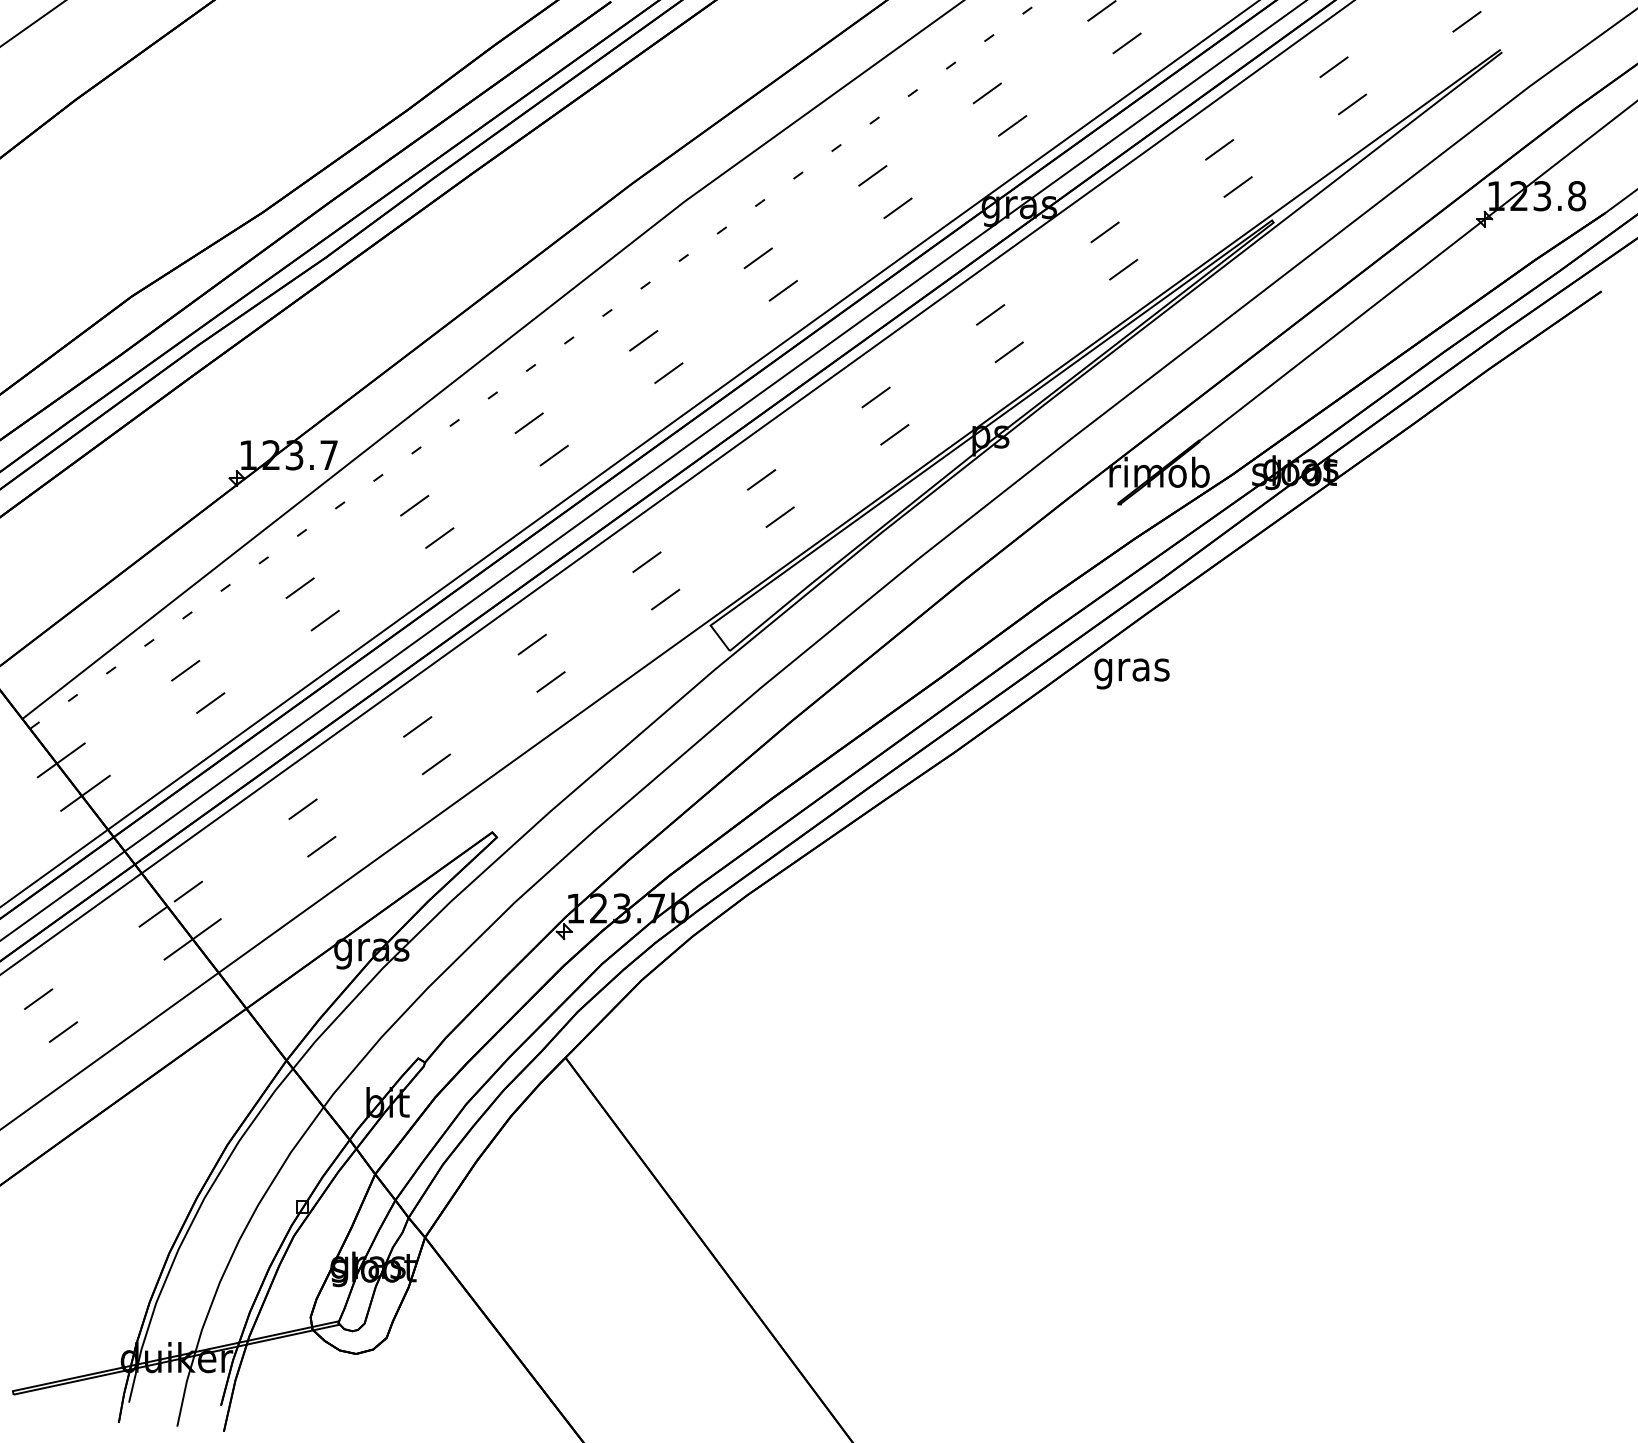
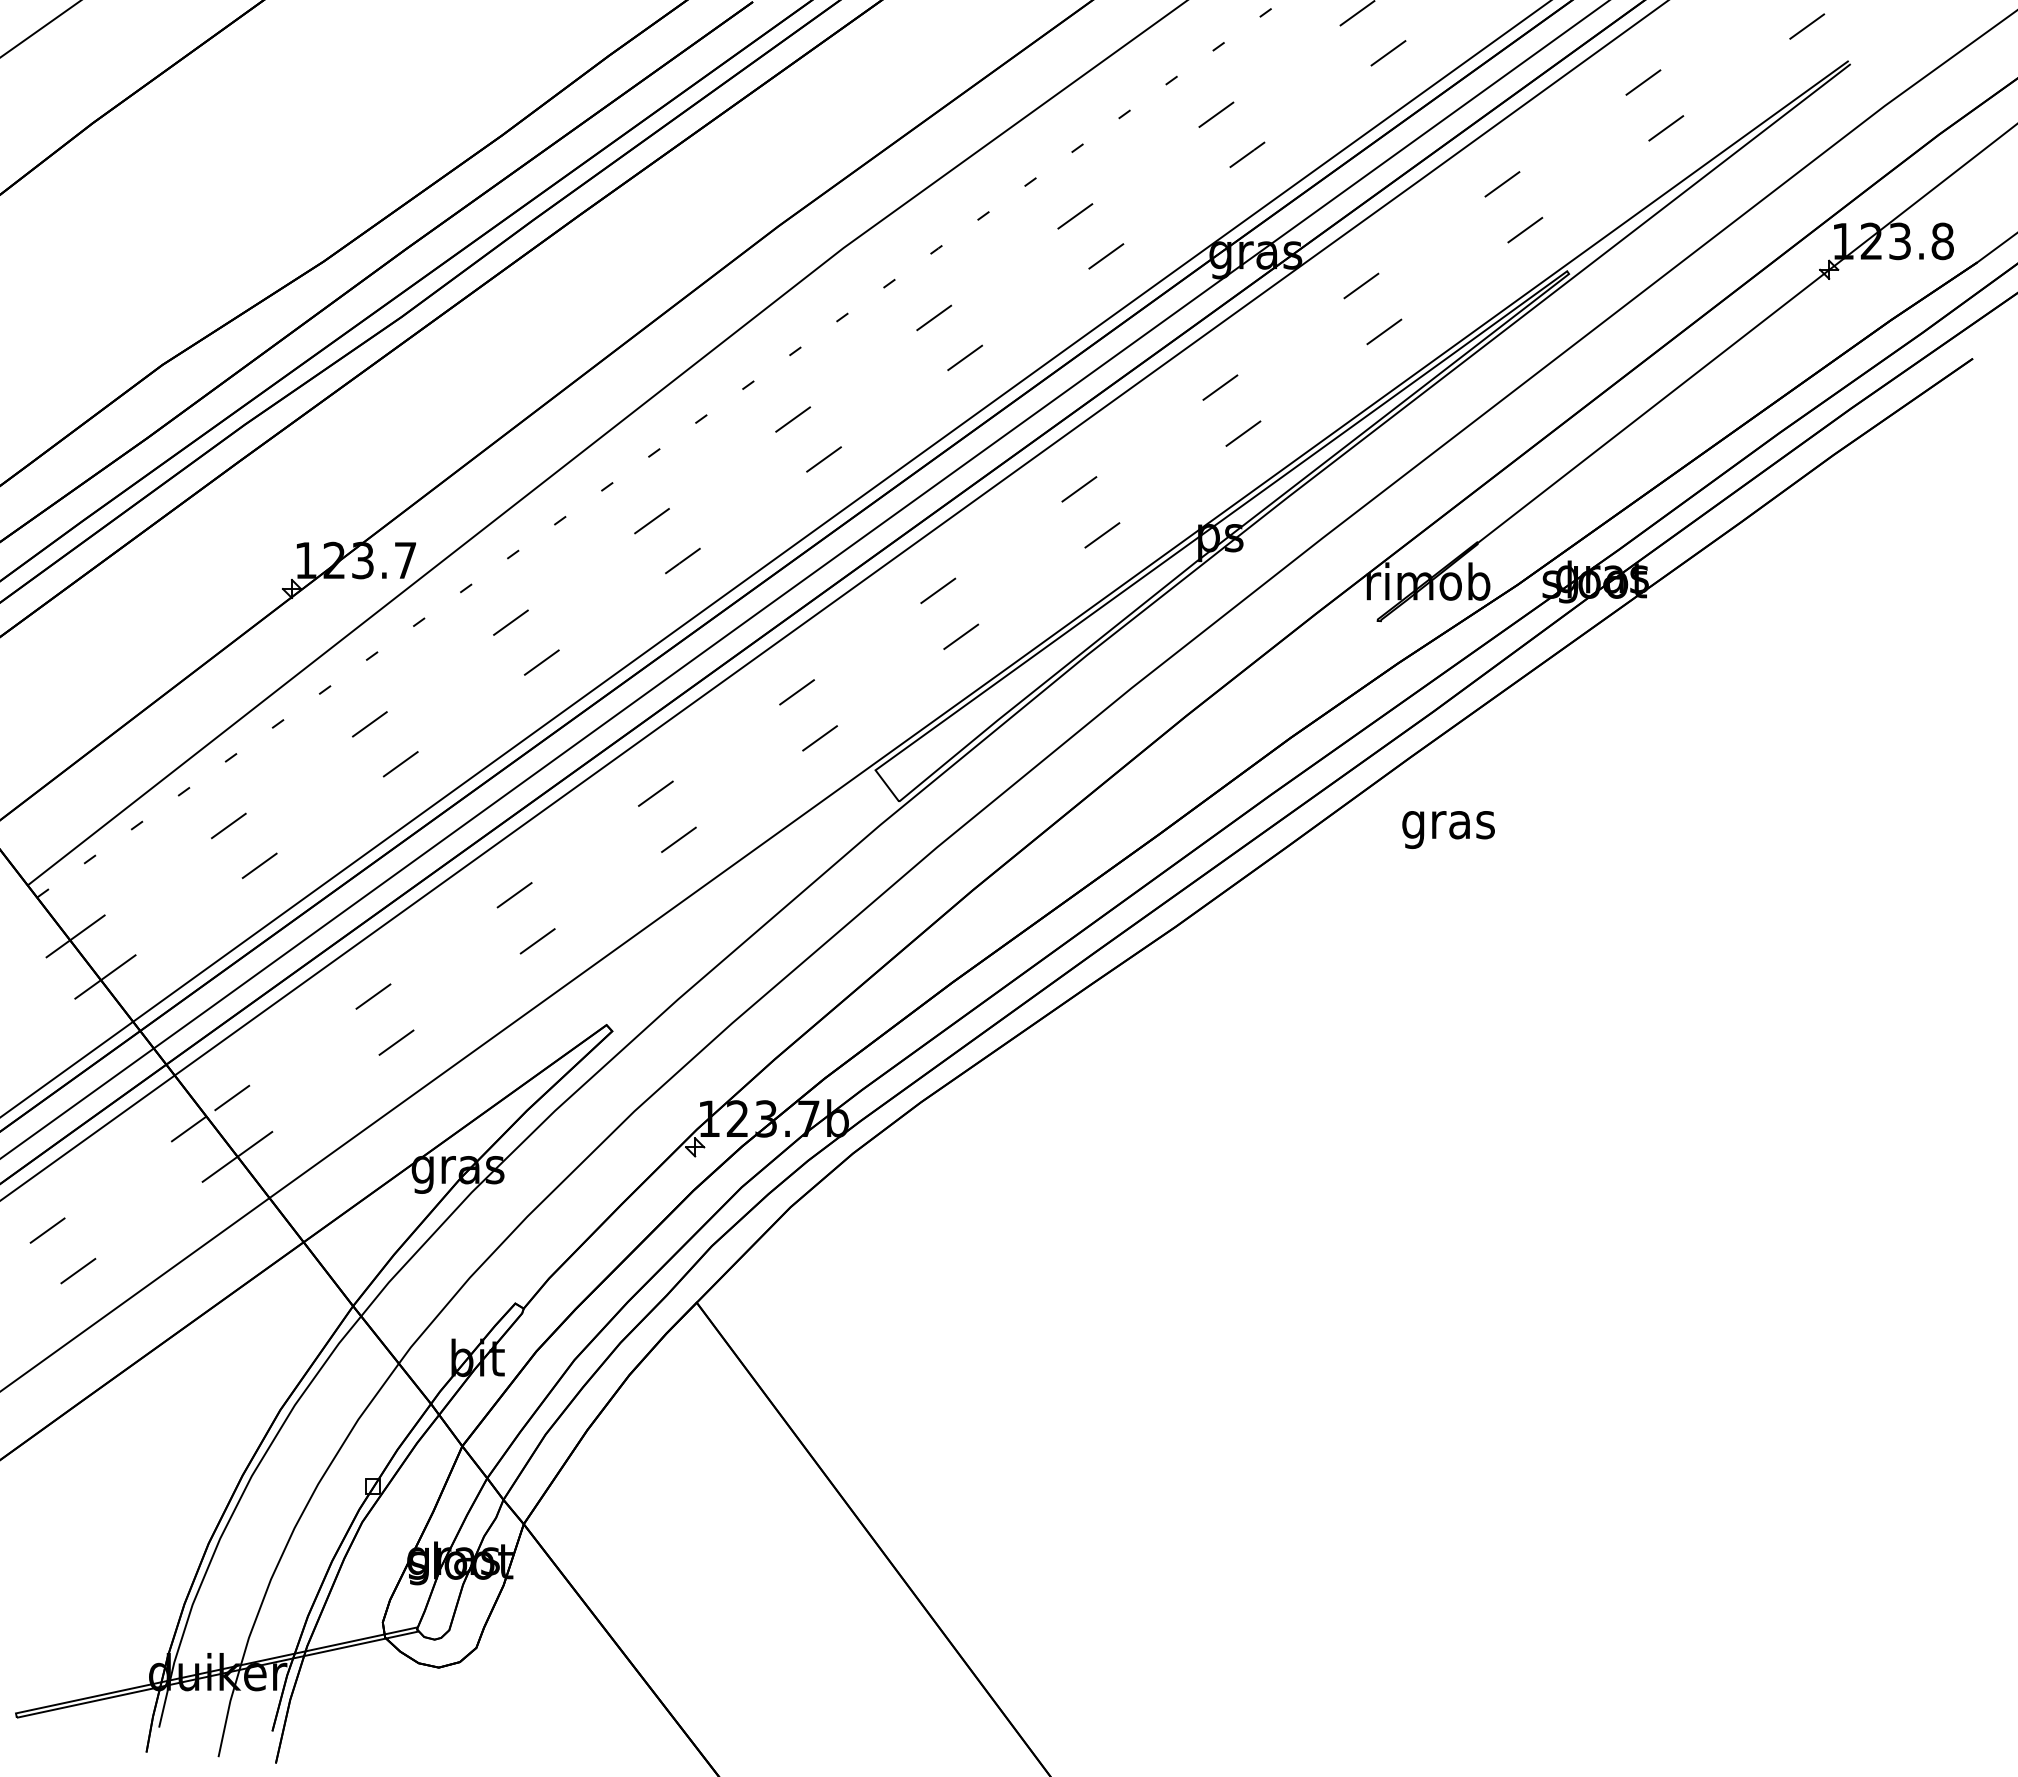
text: (1131, 673) -> (1448, 829), moved

